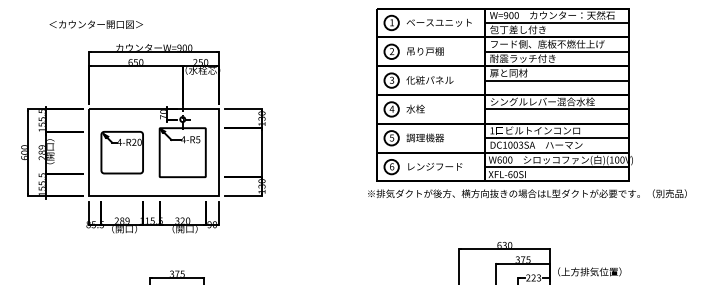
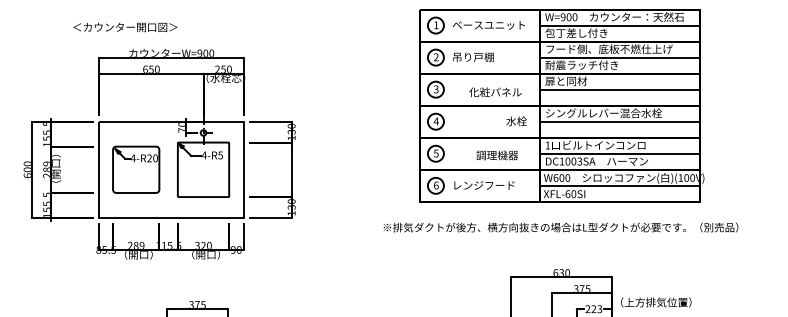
text: (96, 24) -> (125, 27), moved
text: (429, 80) -> (495, 92), moved
text: (415, 109) -> (516, 121), moved
text: (425, 138) -> (497, 155), moved
text: (527, 193) -> (560, 227), moved

